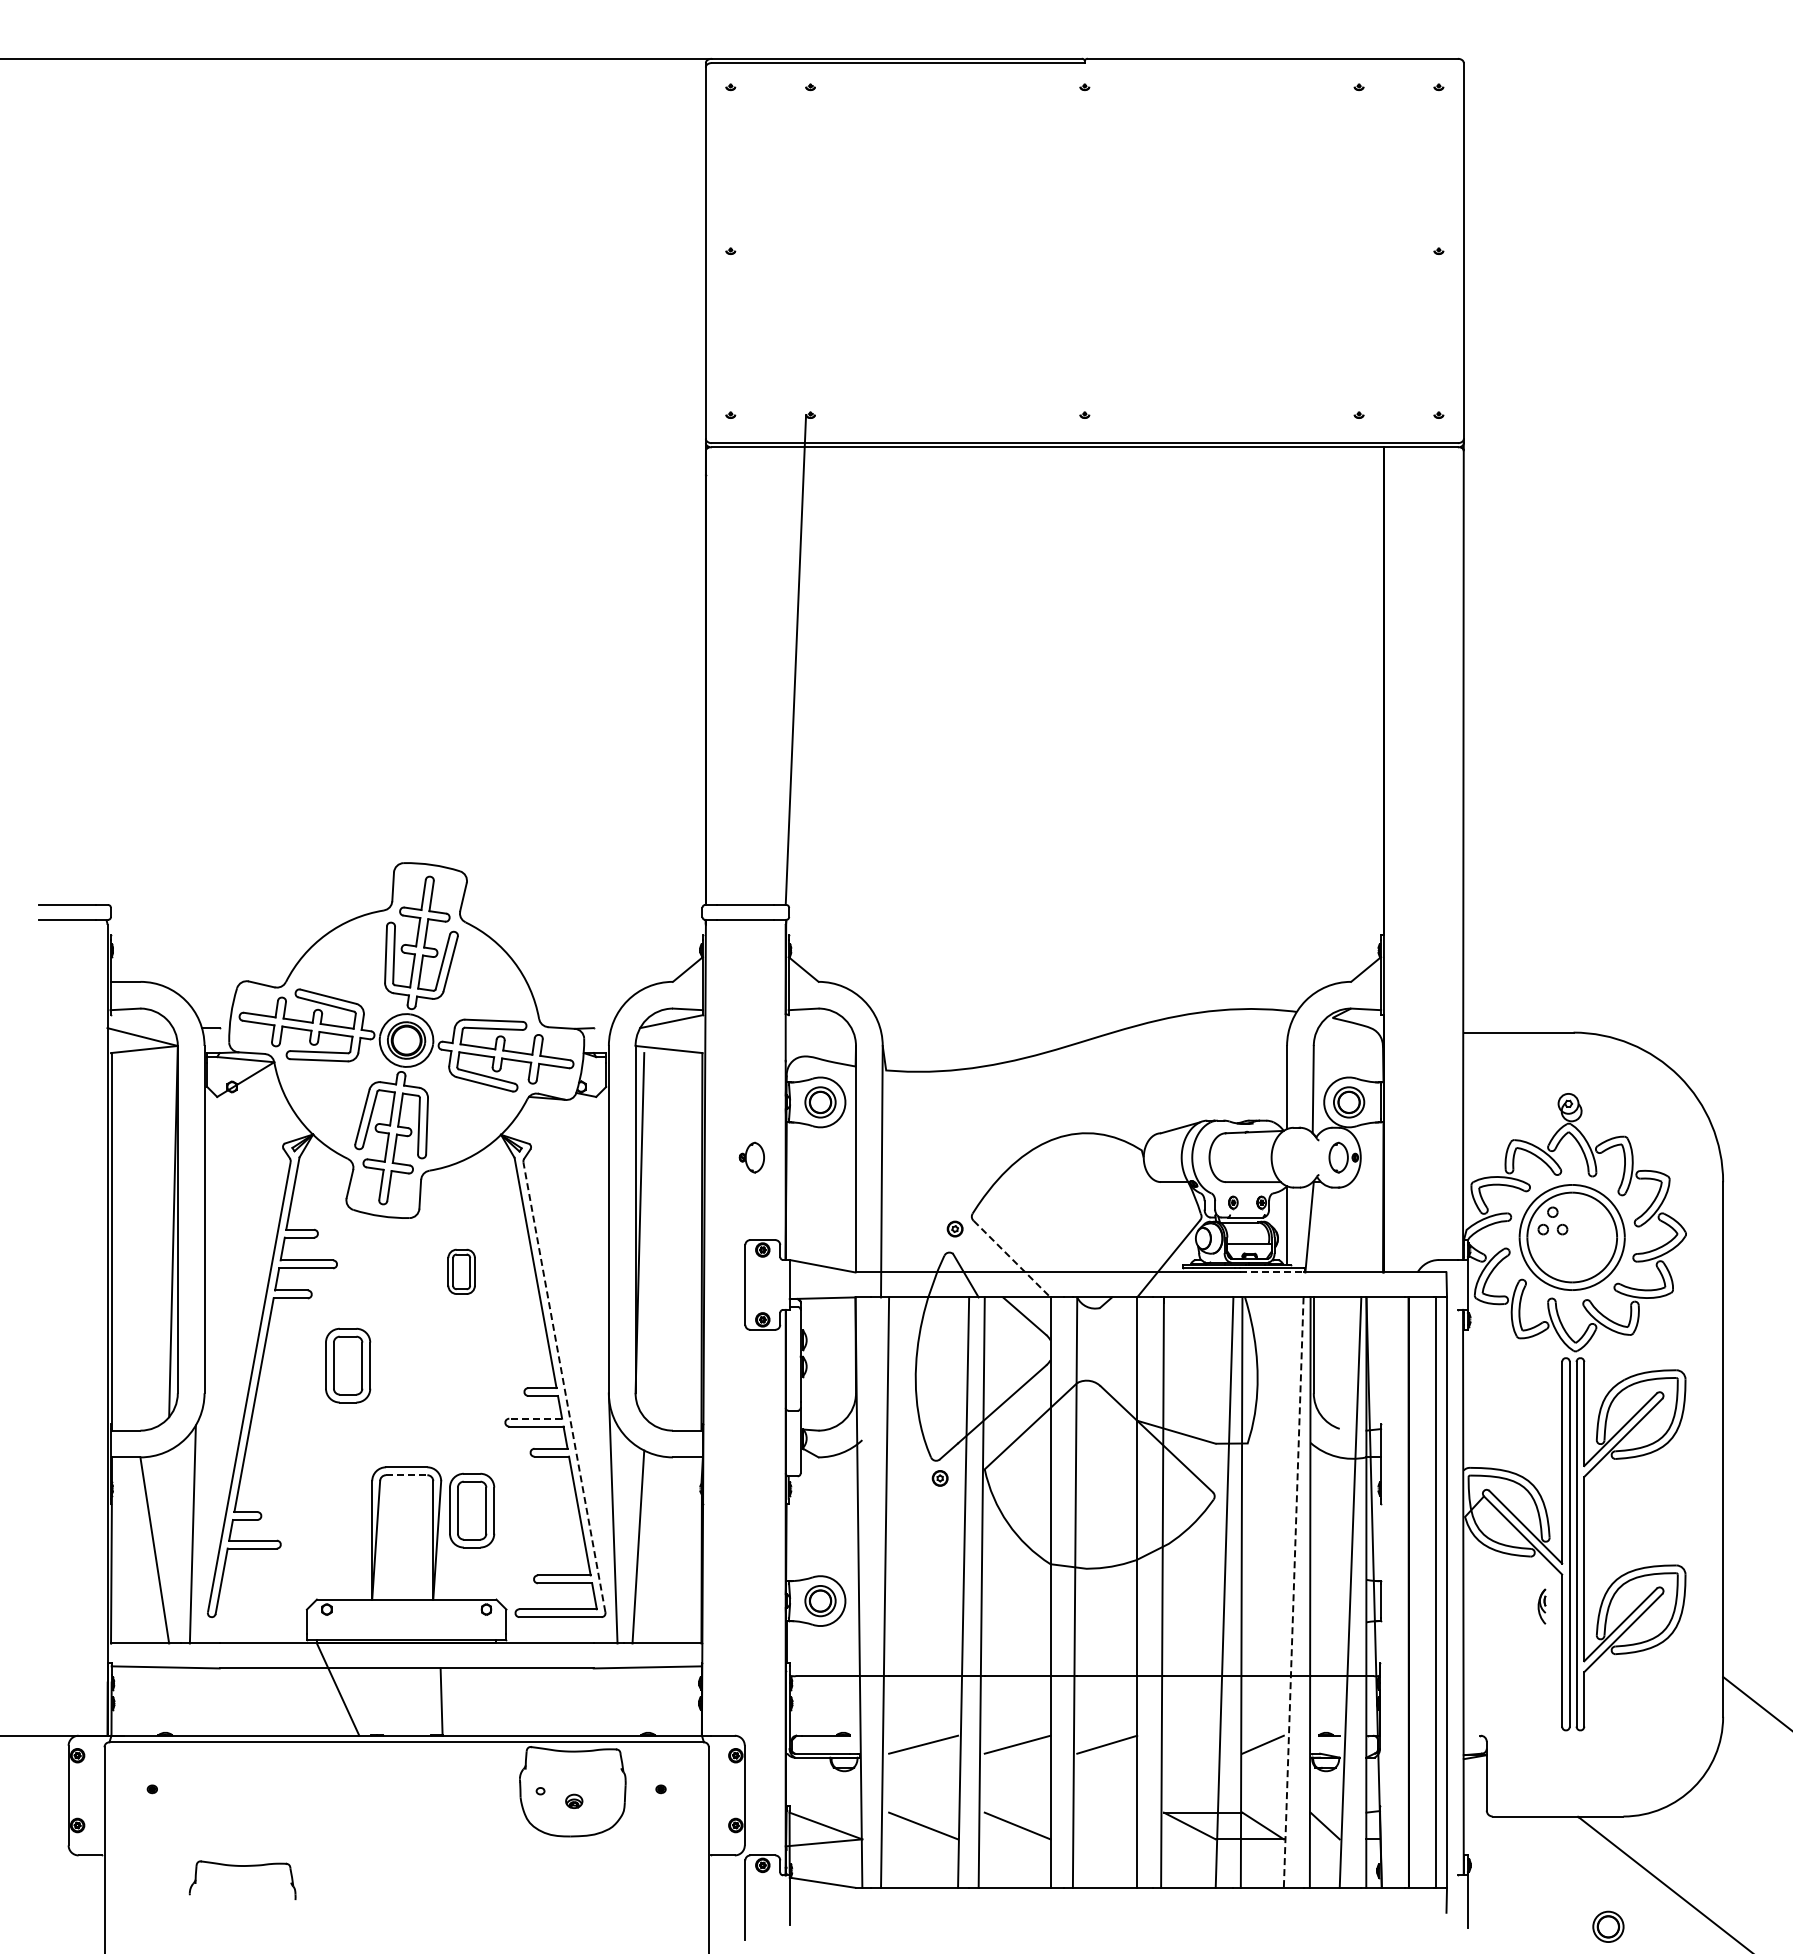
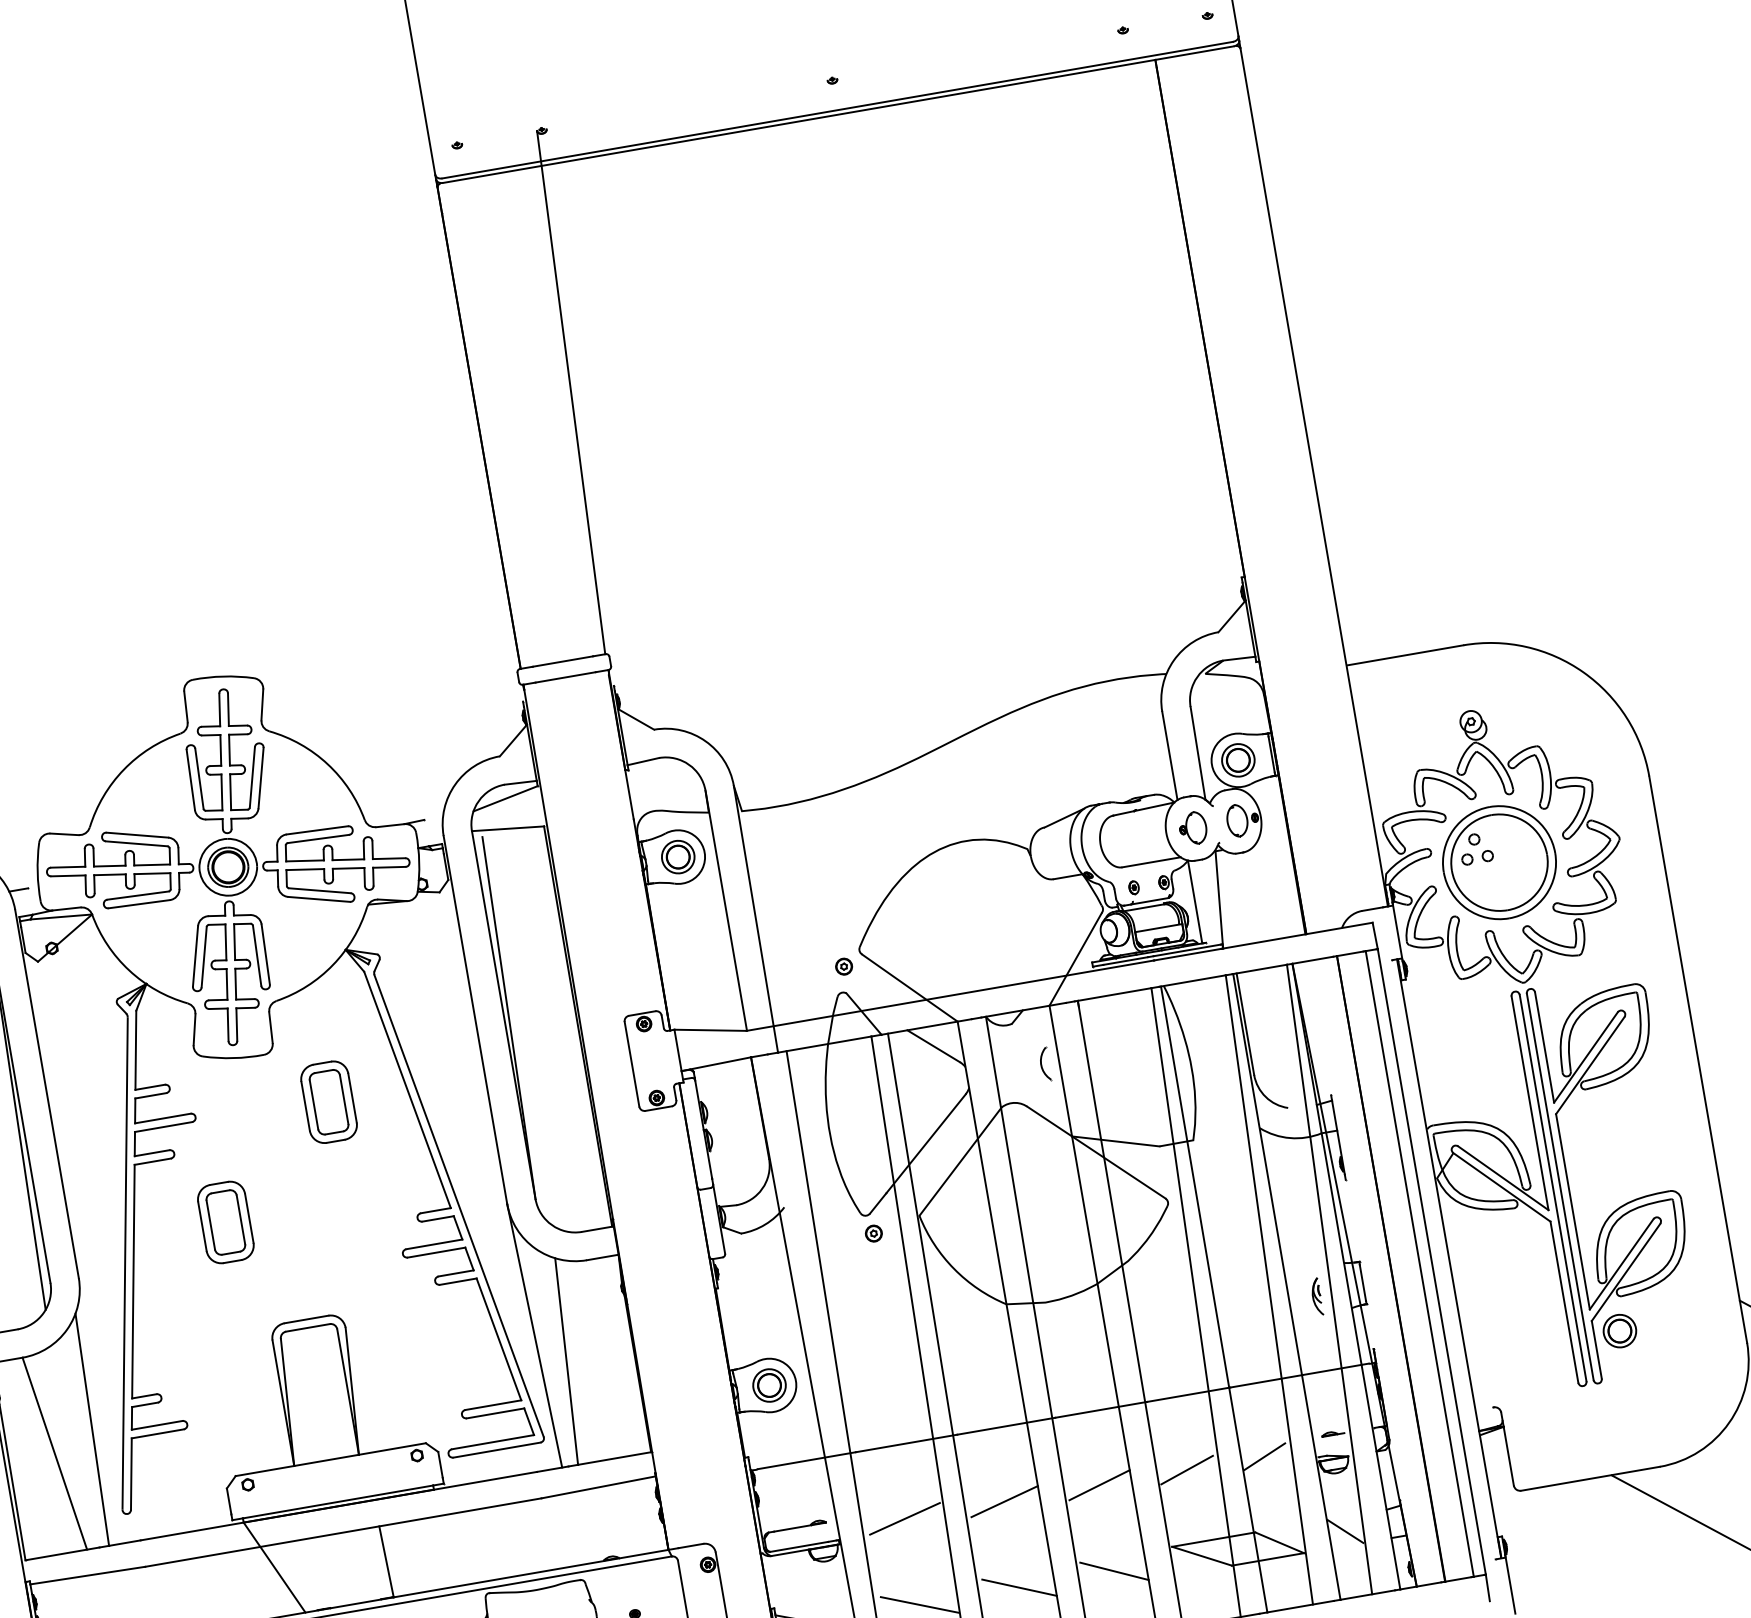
part: (751, 1157) -> (1192, 828), moved
line: (1012, 1259) -> (910, 988), dashed -> solid
part: (461, 1271) -> (328, 1101), size x1.67
line: (1272, 1272) -> (1188, 954), dashed -> solid
part: (1123, 1350) -> (1044, 1064), added
line: (564, 1387) -> (459, 1206), dashed -> solid
line: (535, 1418) -> (434, 1244), dashed -> solid
line: (406, 1475) -> (307, 1328), dashed -> solid
part: (472, 1510) -> (384, 1353), removed
line: (1293, 1593) -> (1269, 1290), dashed -> solid
part: (1541, 1606) -> (1316, 1296), moved
line: (1189, 1744) -> (1186, 1469), added
line: (1107, 1825) -> (1114, 1570), added
part: (1608, 1926) -> (1619, 1330), moved

